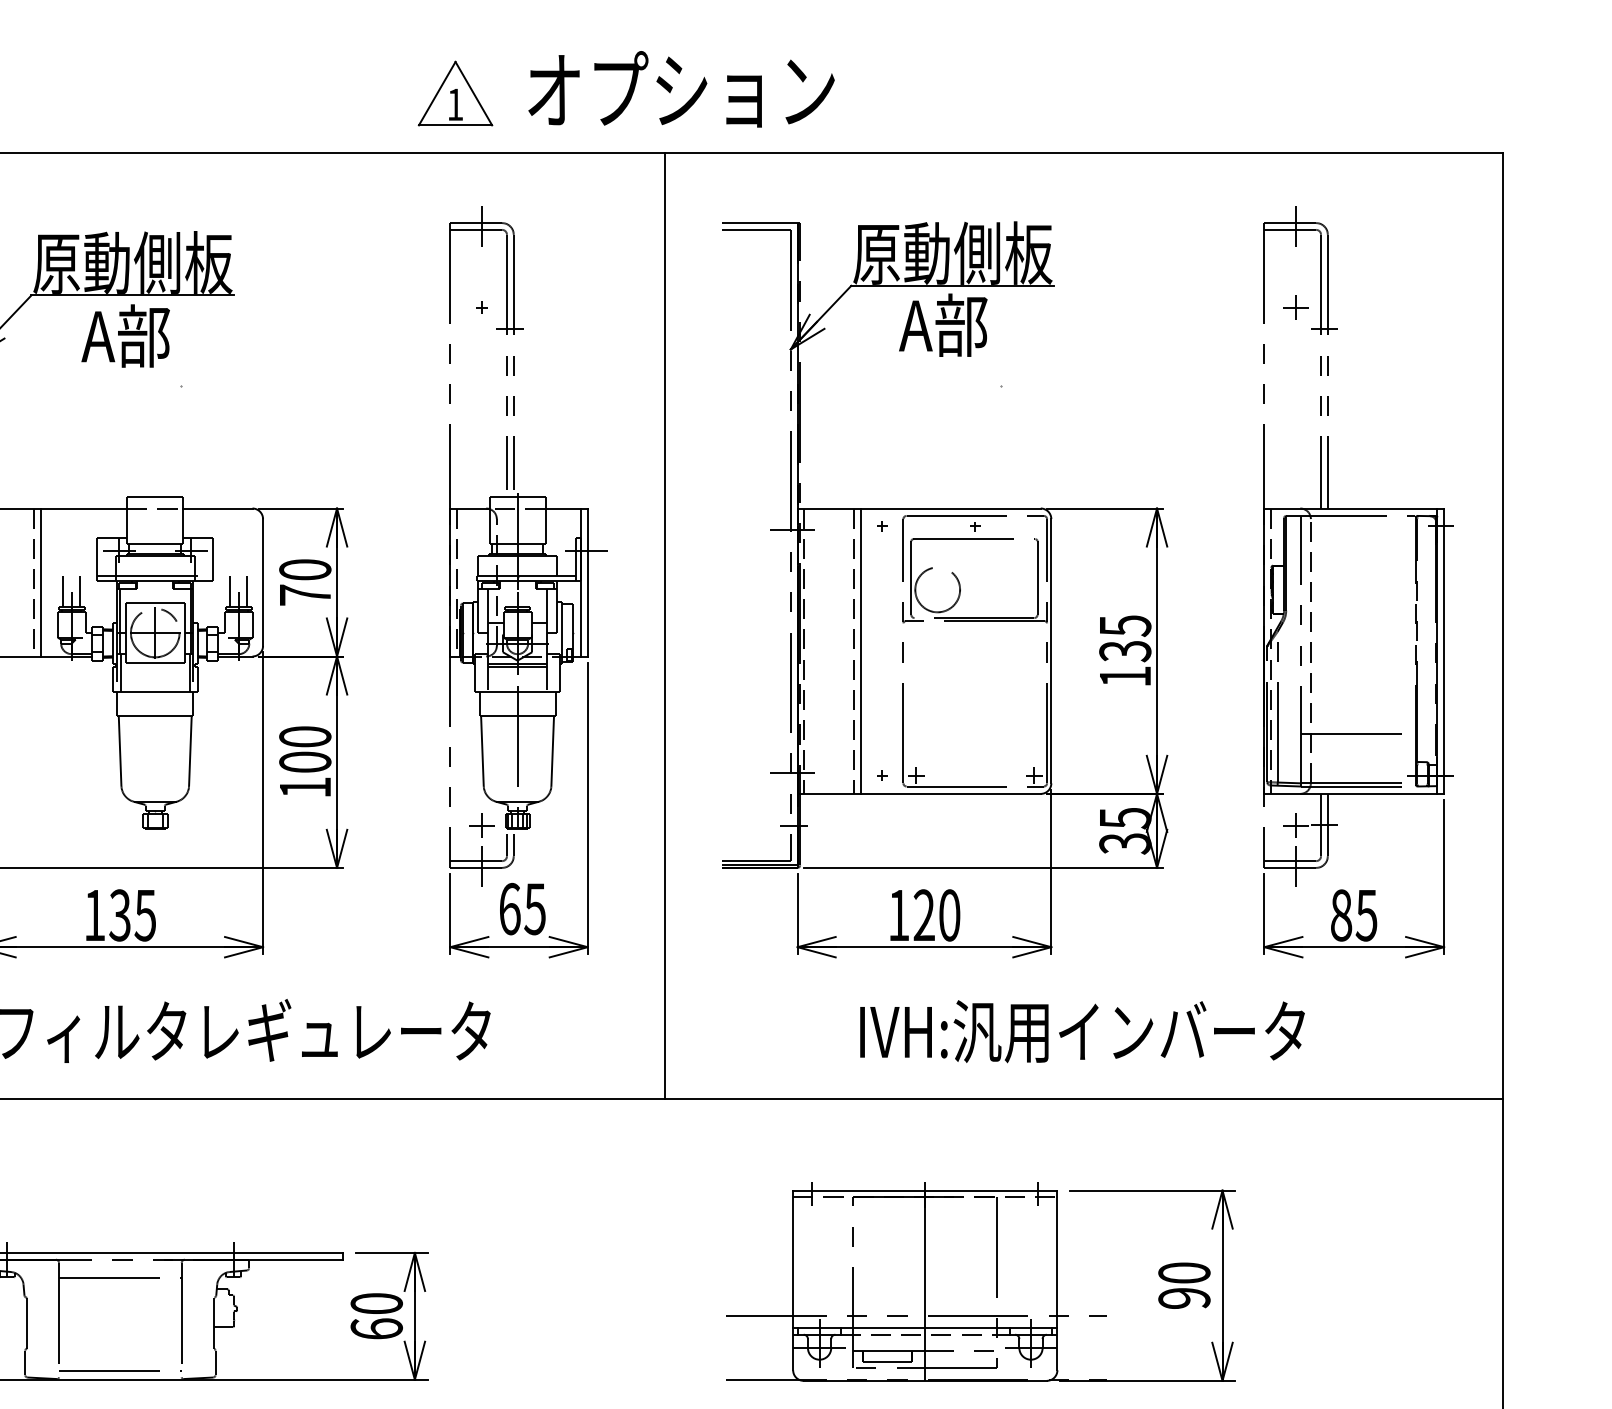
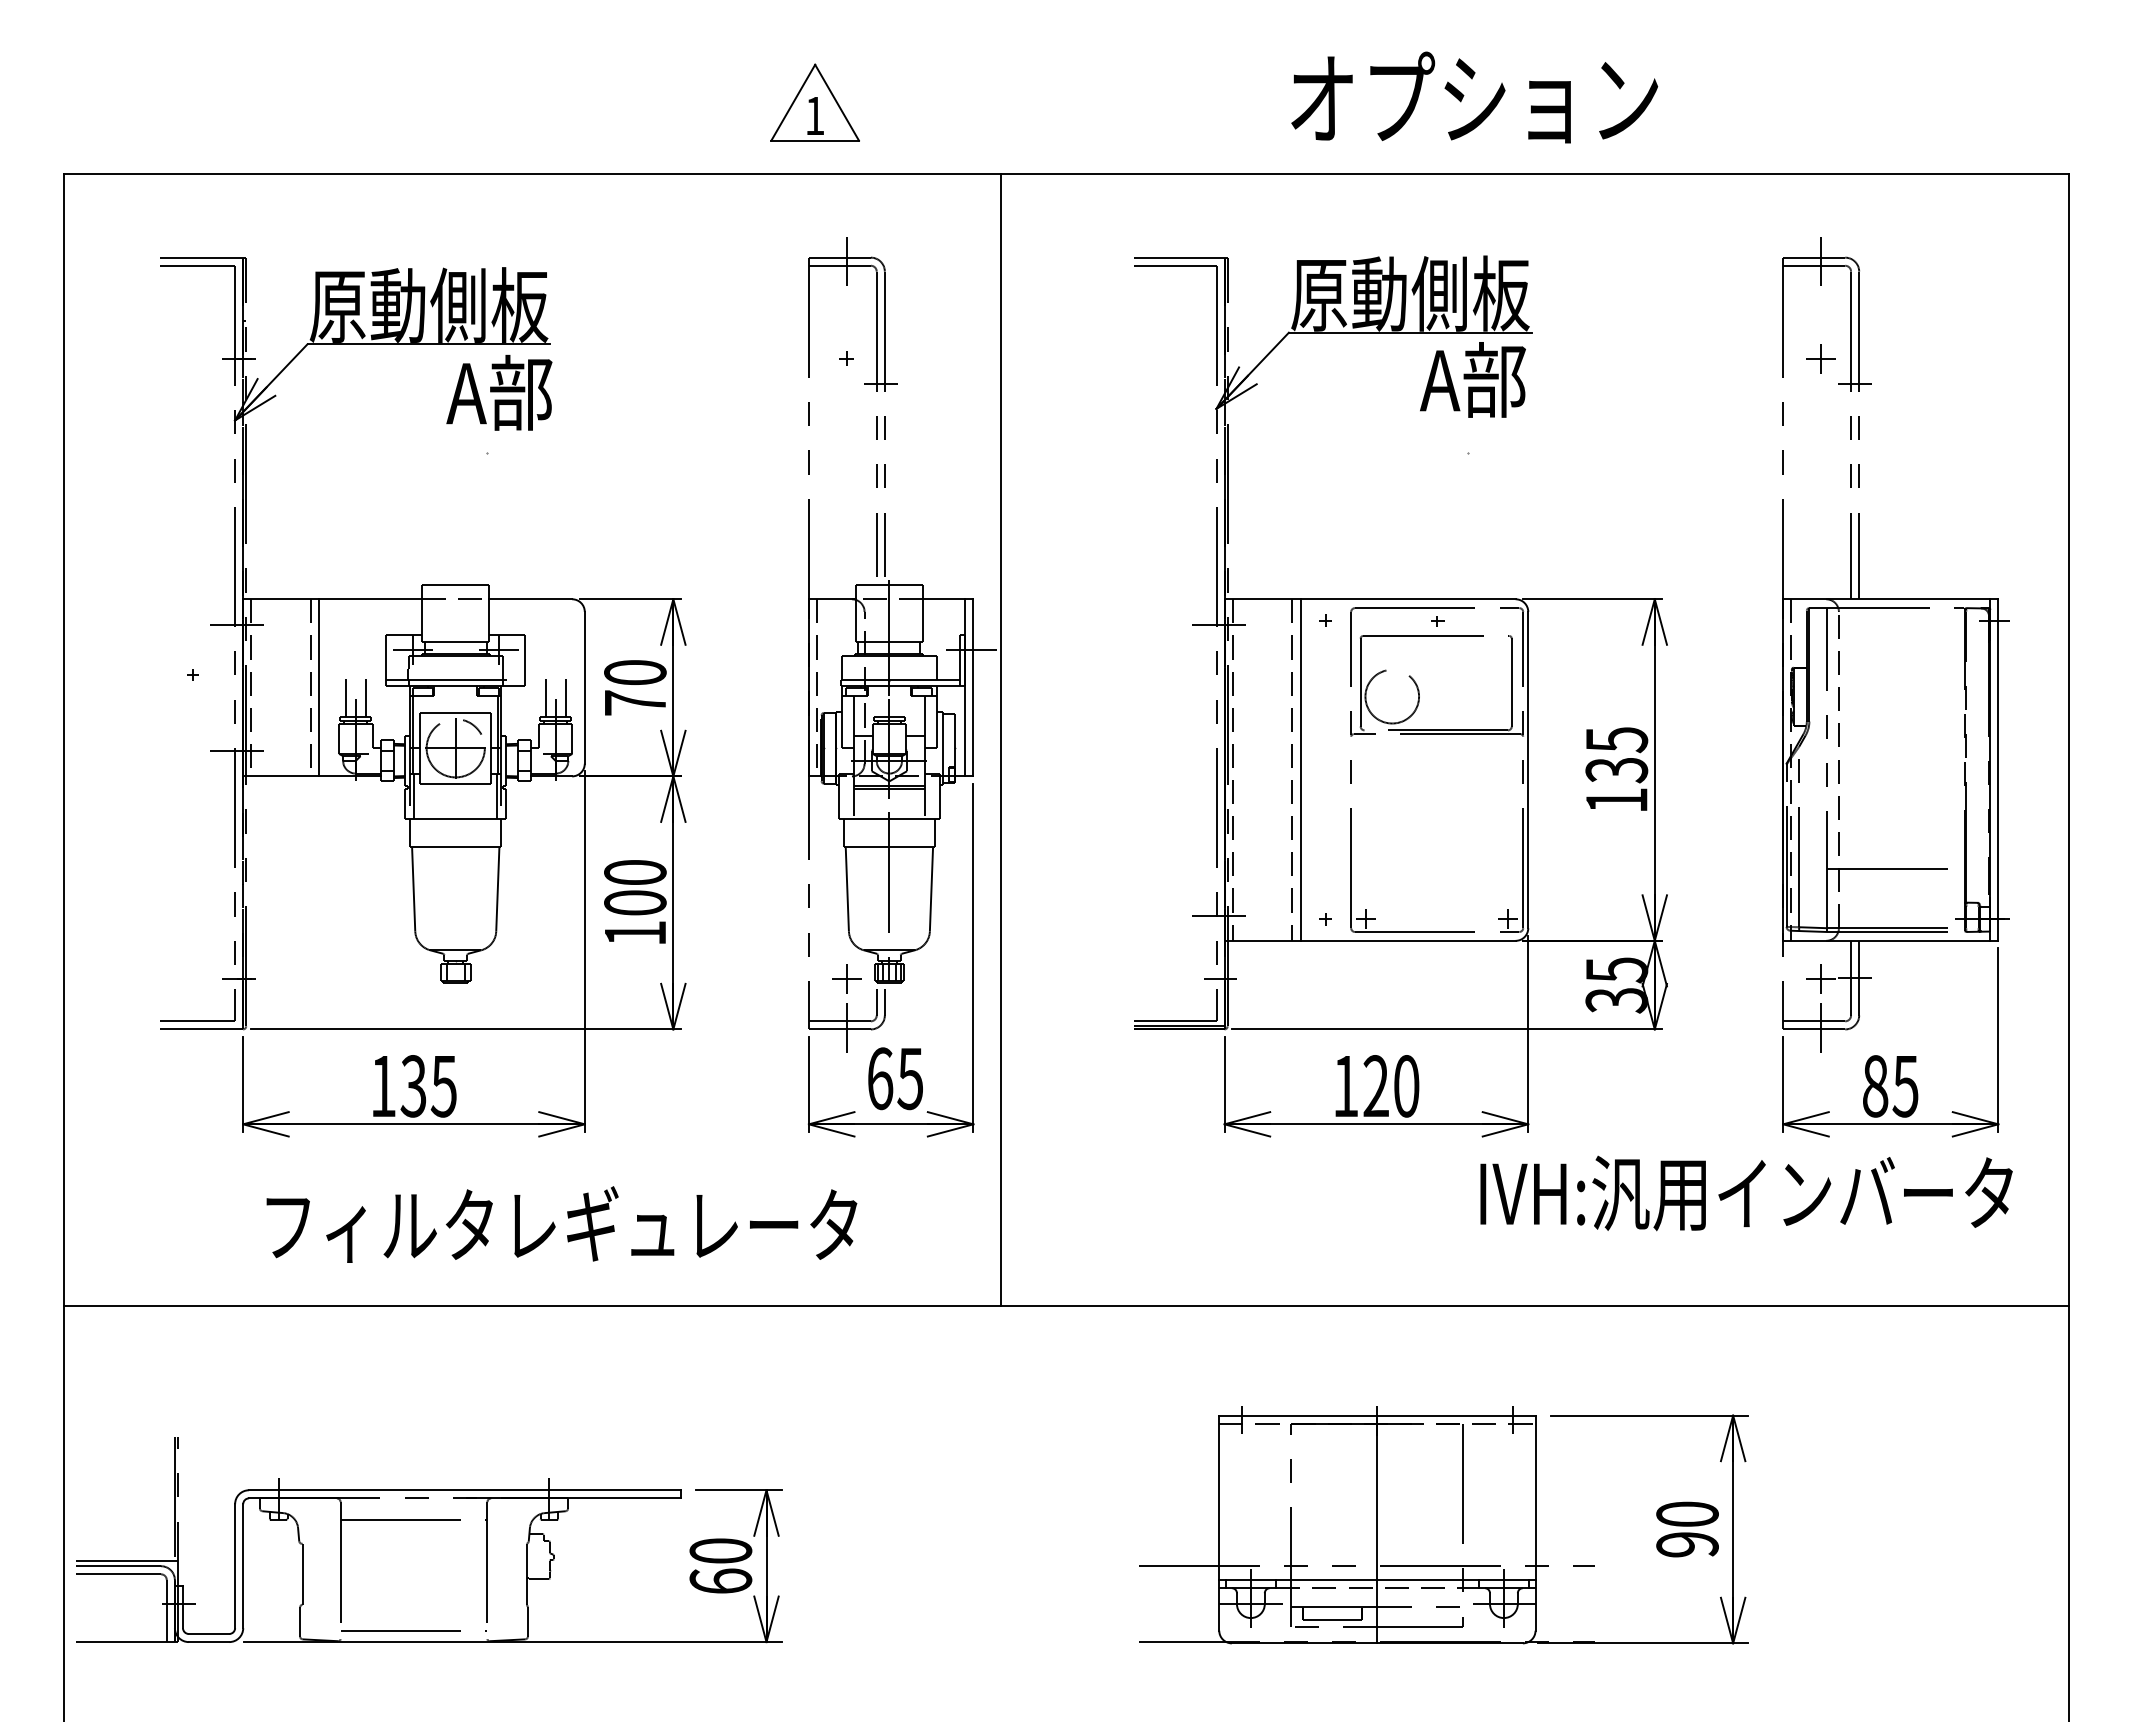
text: (681, 89) -> (1474, 97), moved
text: (942, 324) -> (1472, 379), moved
text: (125, 335) -> (499, 392), moved
line: (665, 625) -> (1001, 739), moved
text: (1082, 1031) -> (1746, 1193), moved

